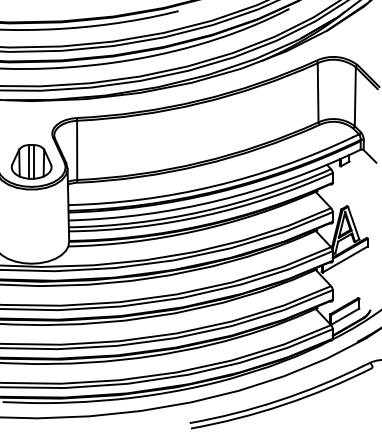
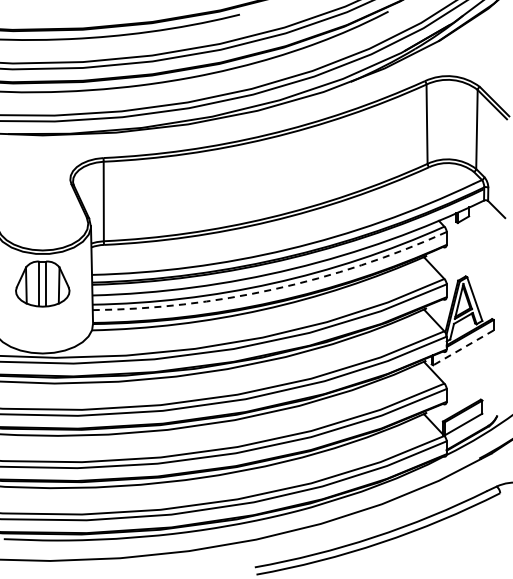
part: (31, 161) -> (42, 283), moved
arc: (203, 216) -> (273, 289), solid -> dashed
line: (345, 259) -> (463, 347), solid -> dashed

